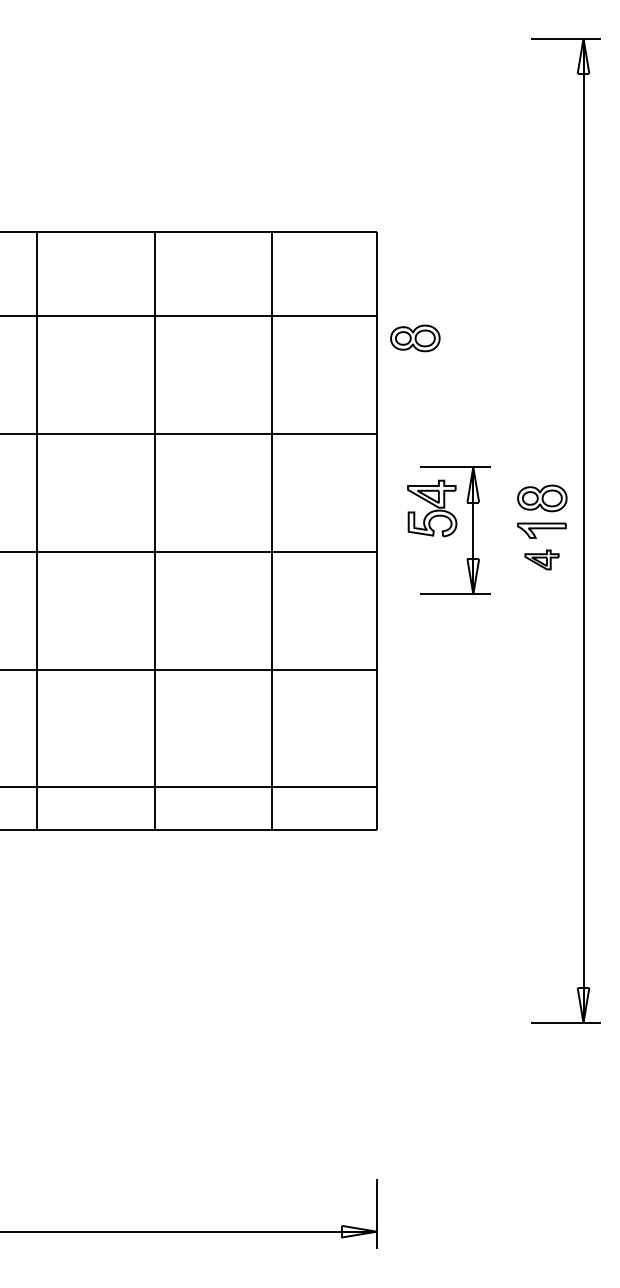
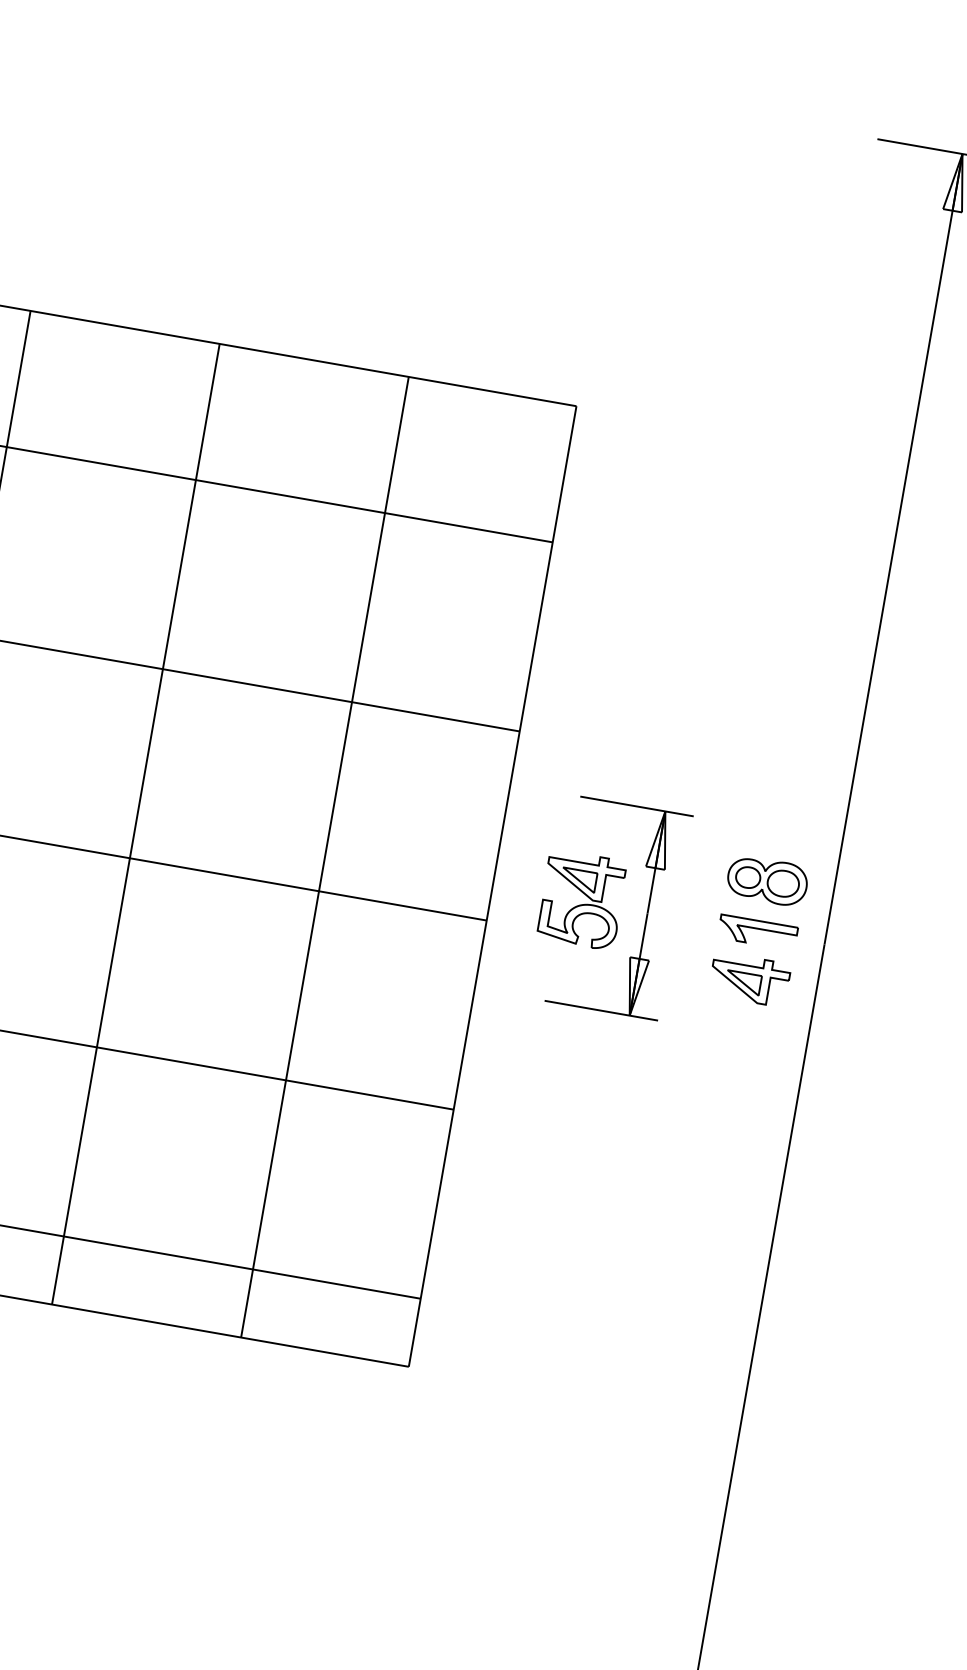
part: (415, 338) -> (608, 588), removed
part: (432, 508) -> (582, 900), moved
part: (541, 559) -> (749, 978), size x1.43

